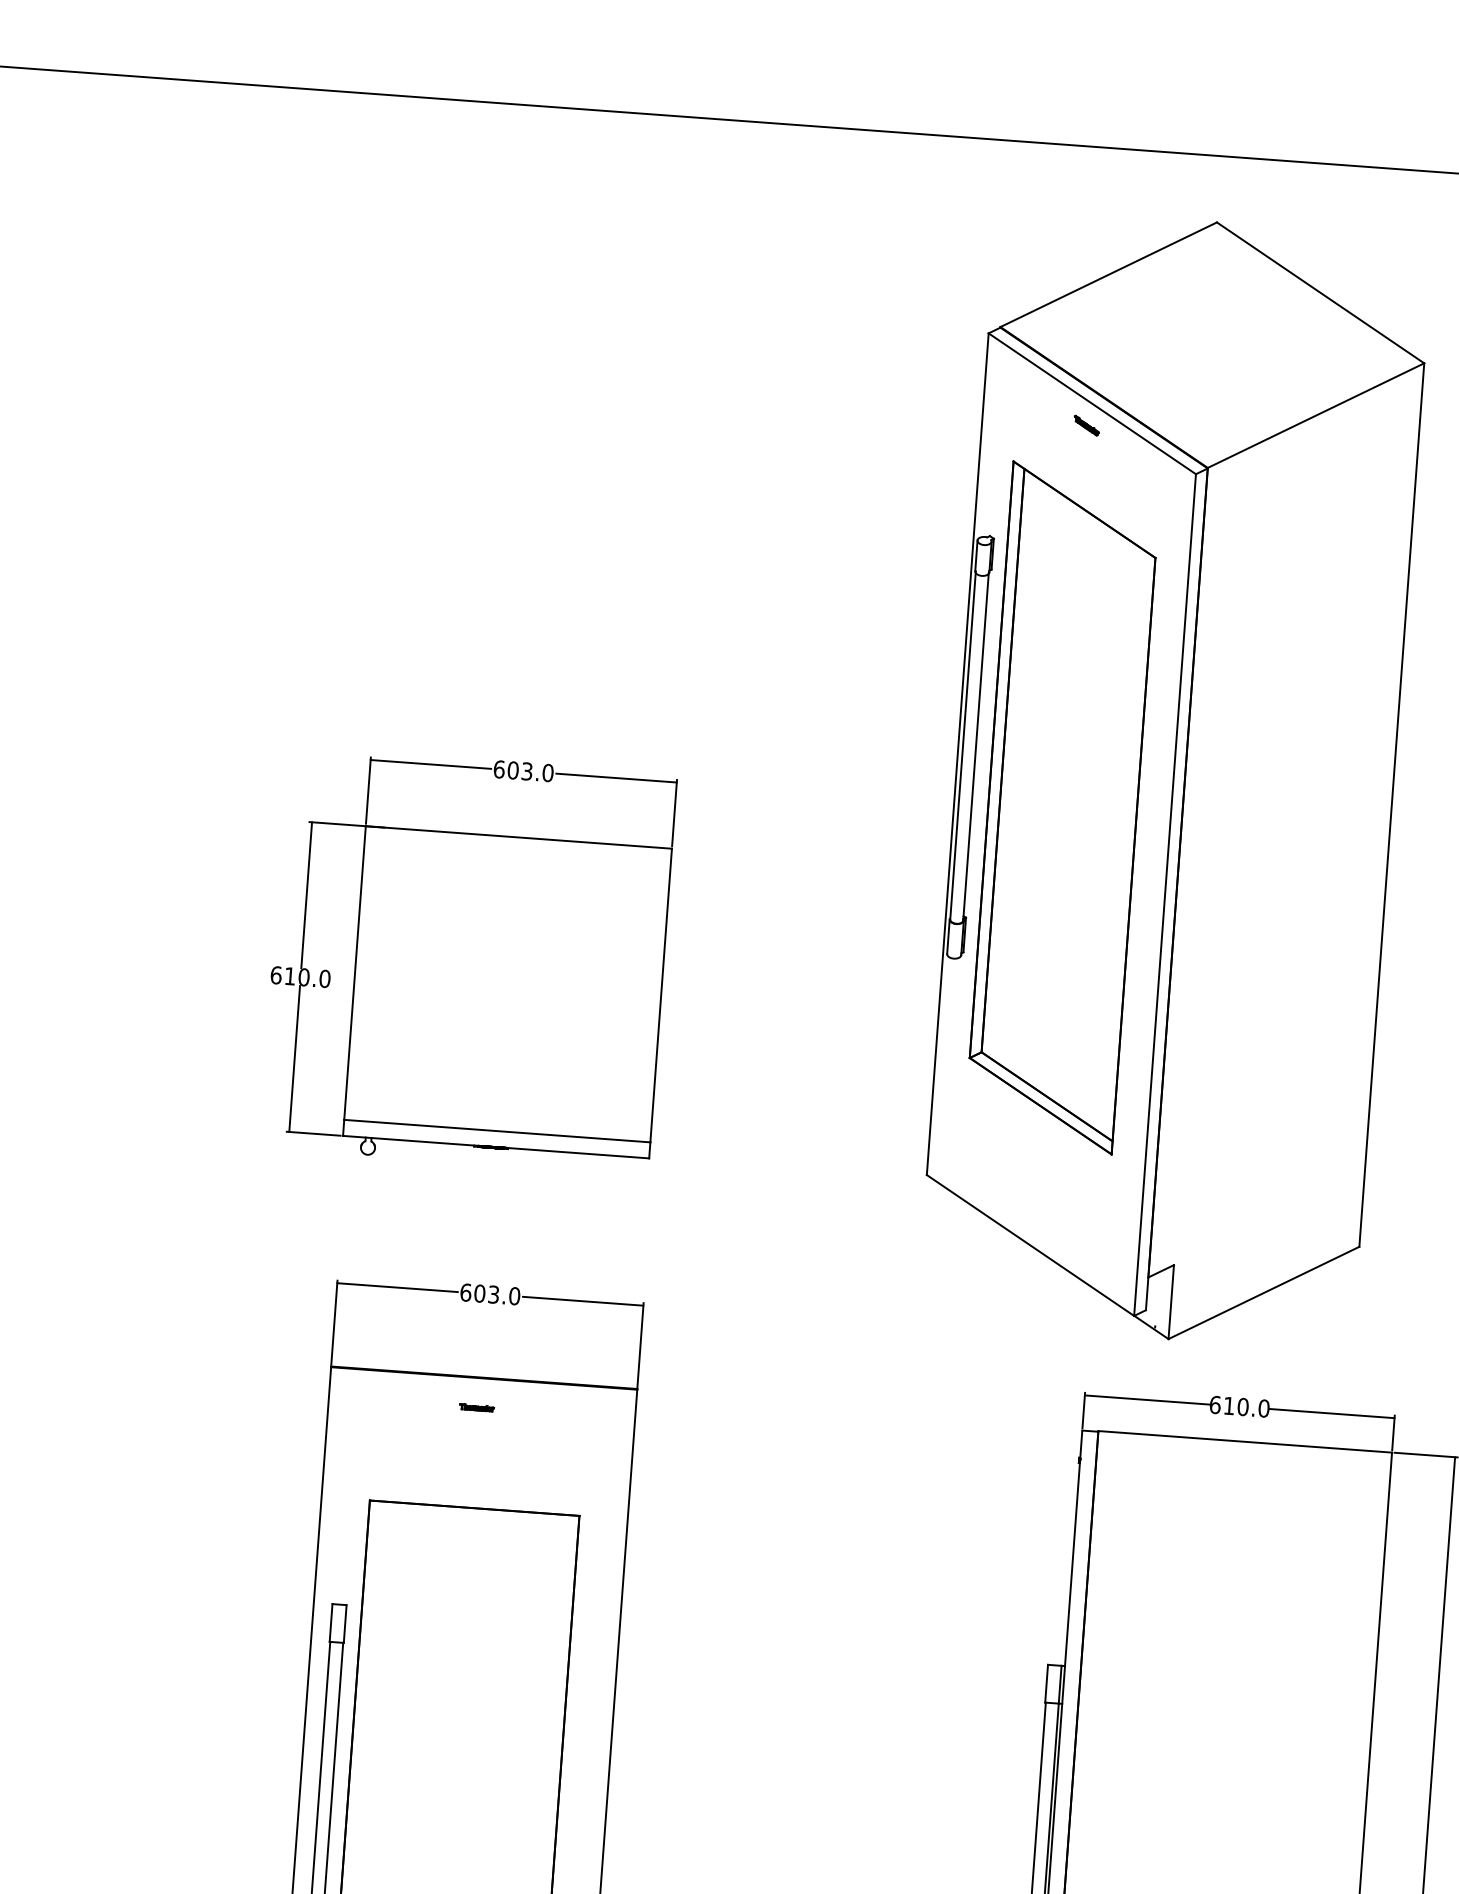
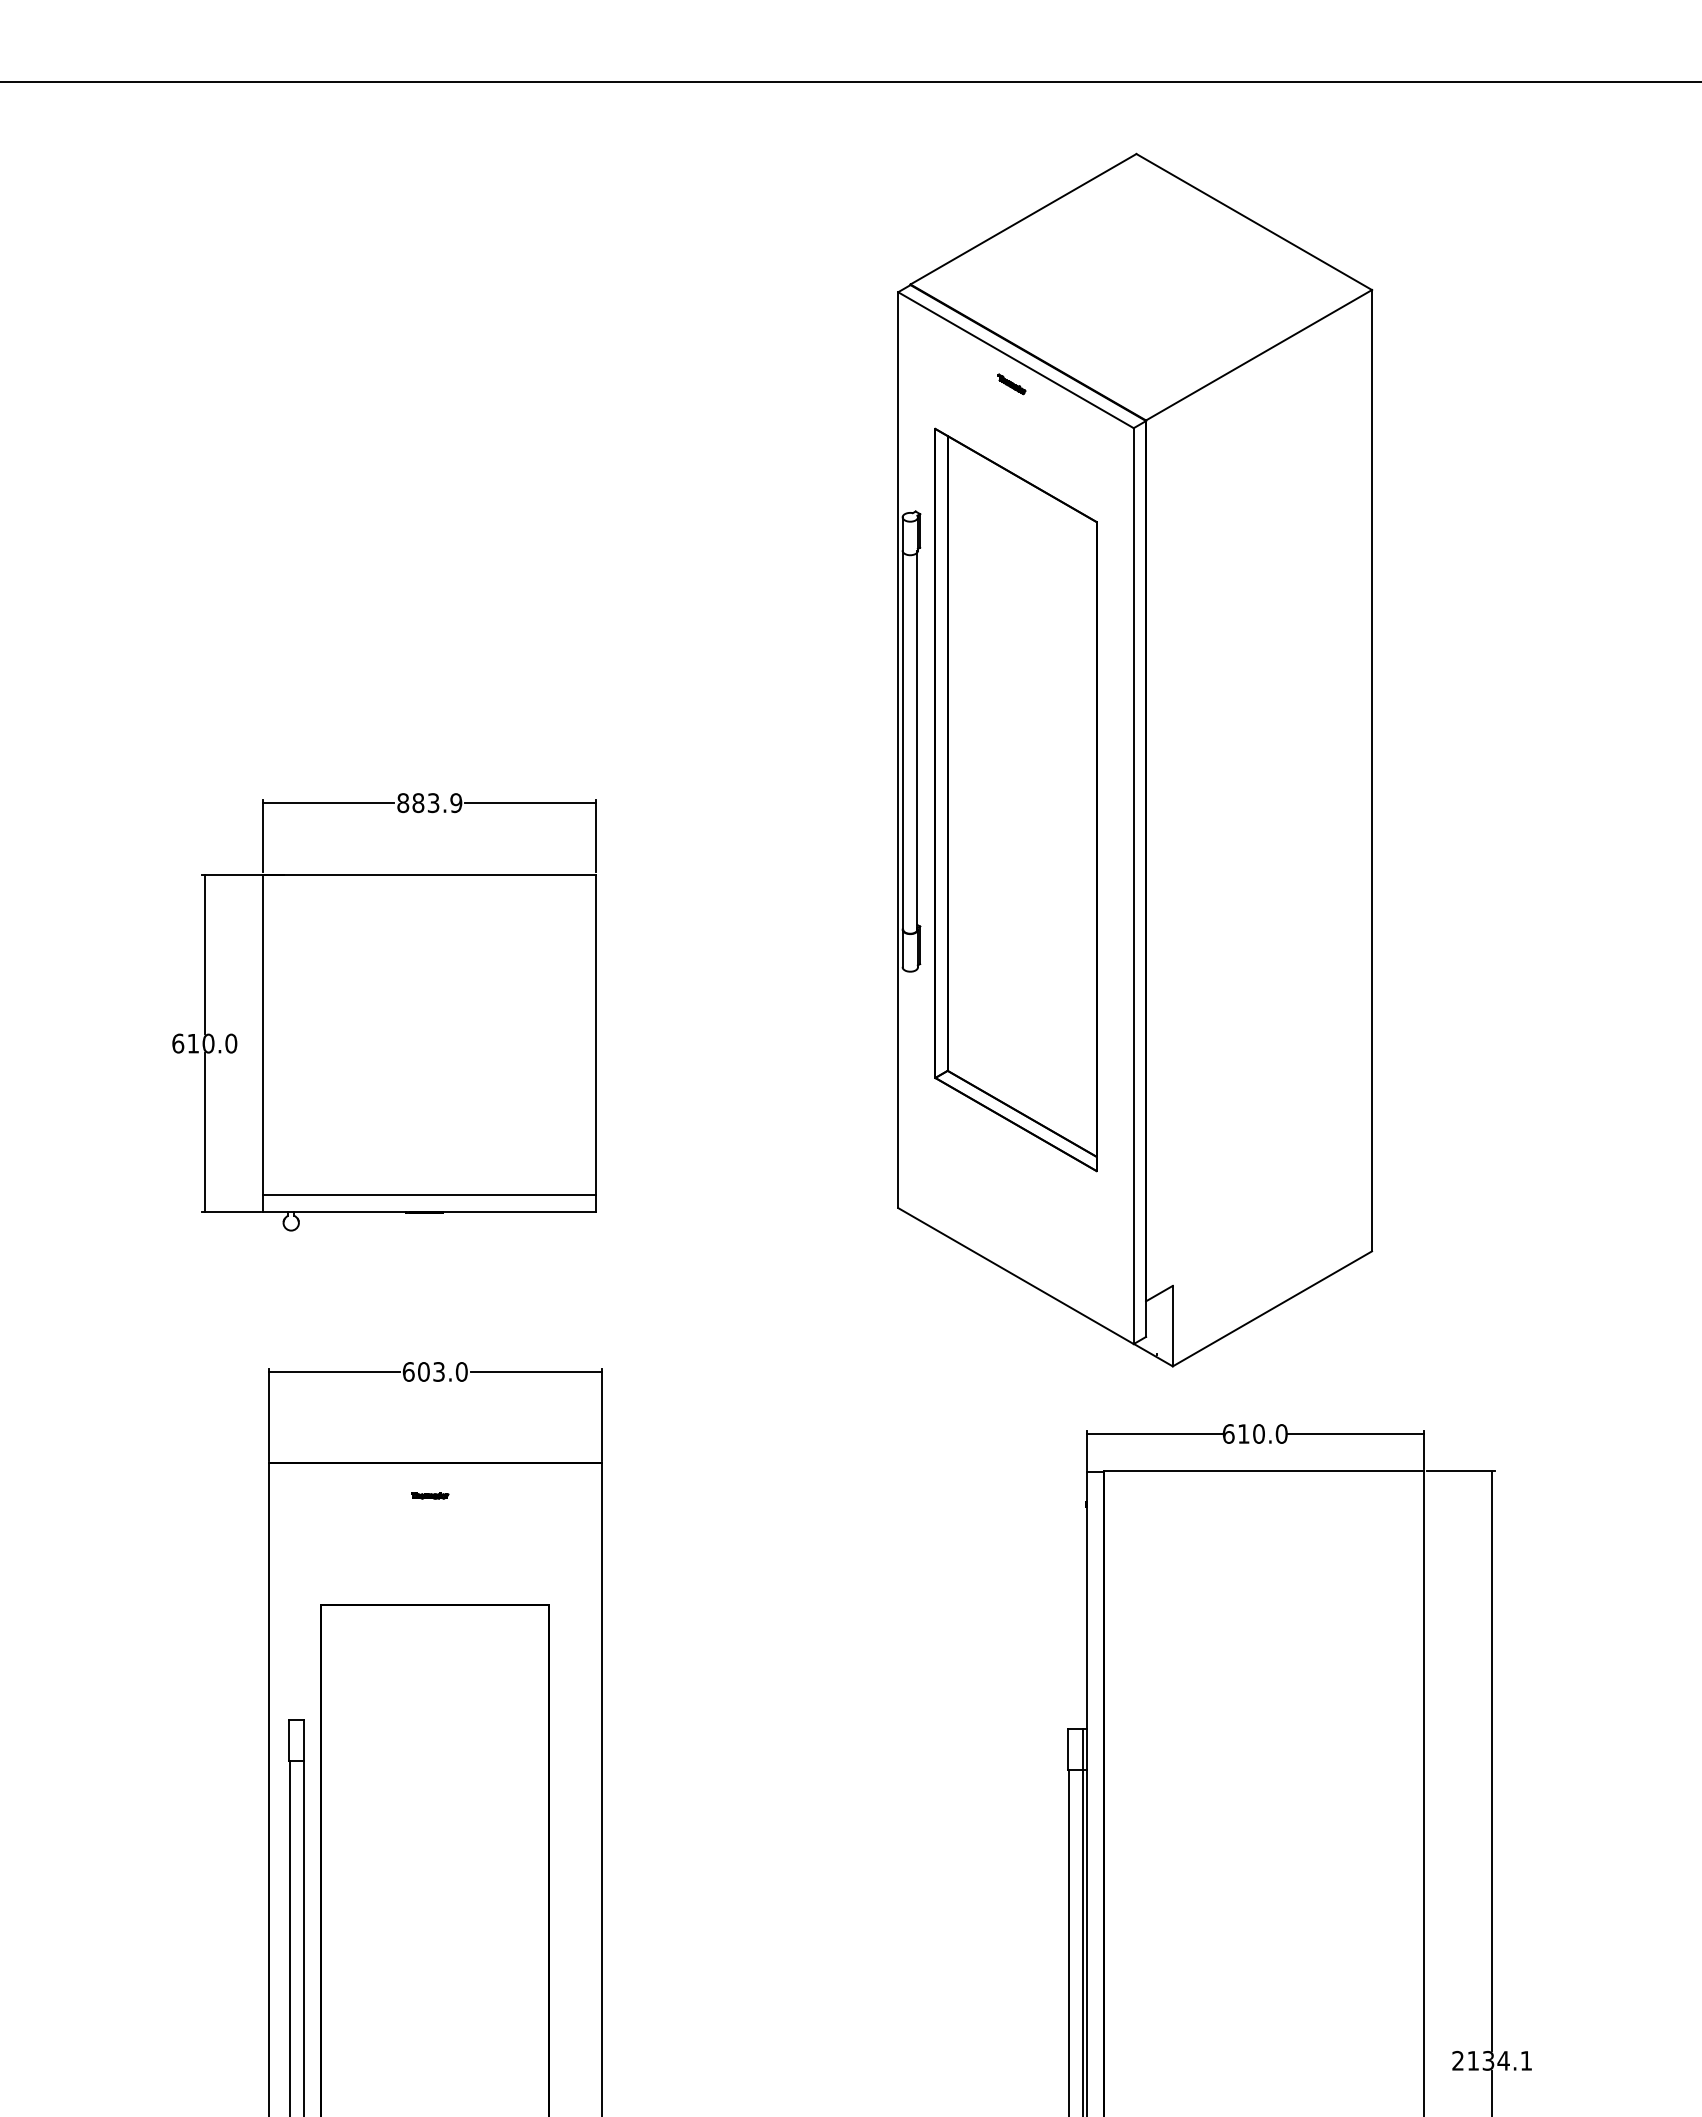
text: (523, 771) -> (429, 803), 603.0 -> 883.9

